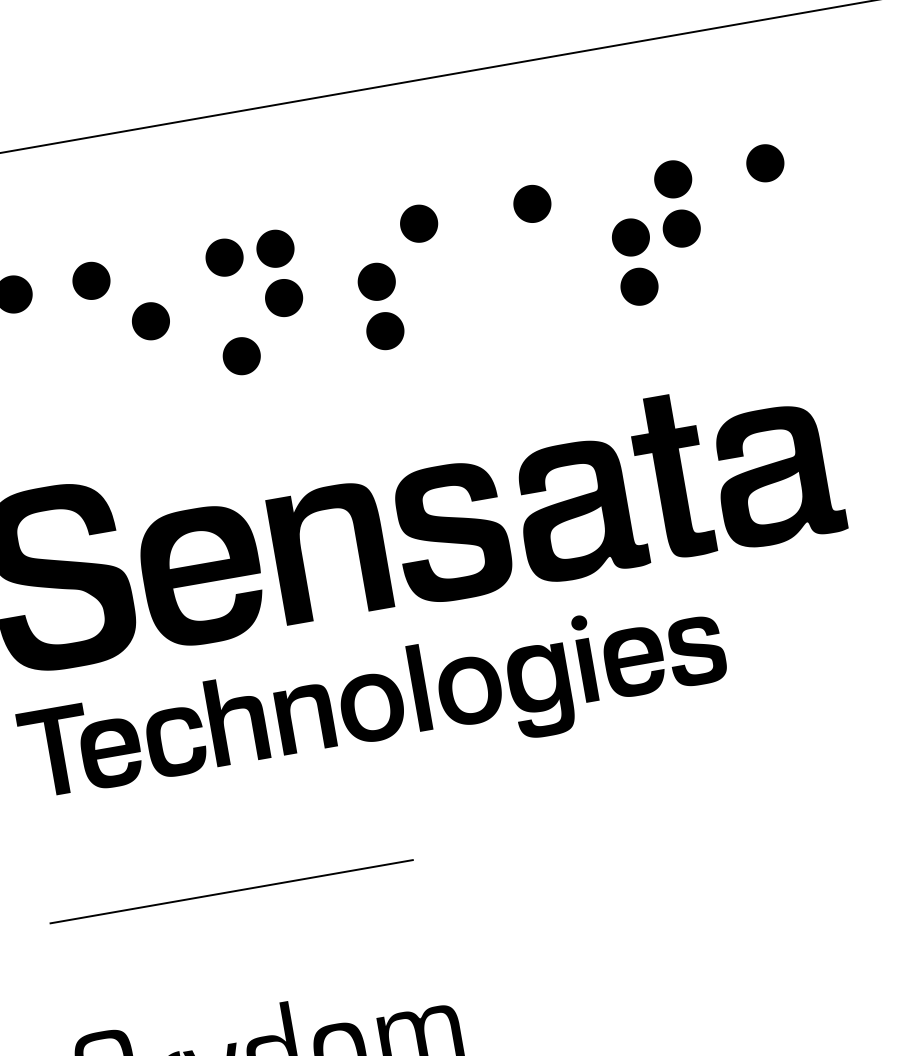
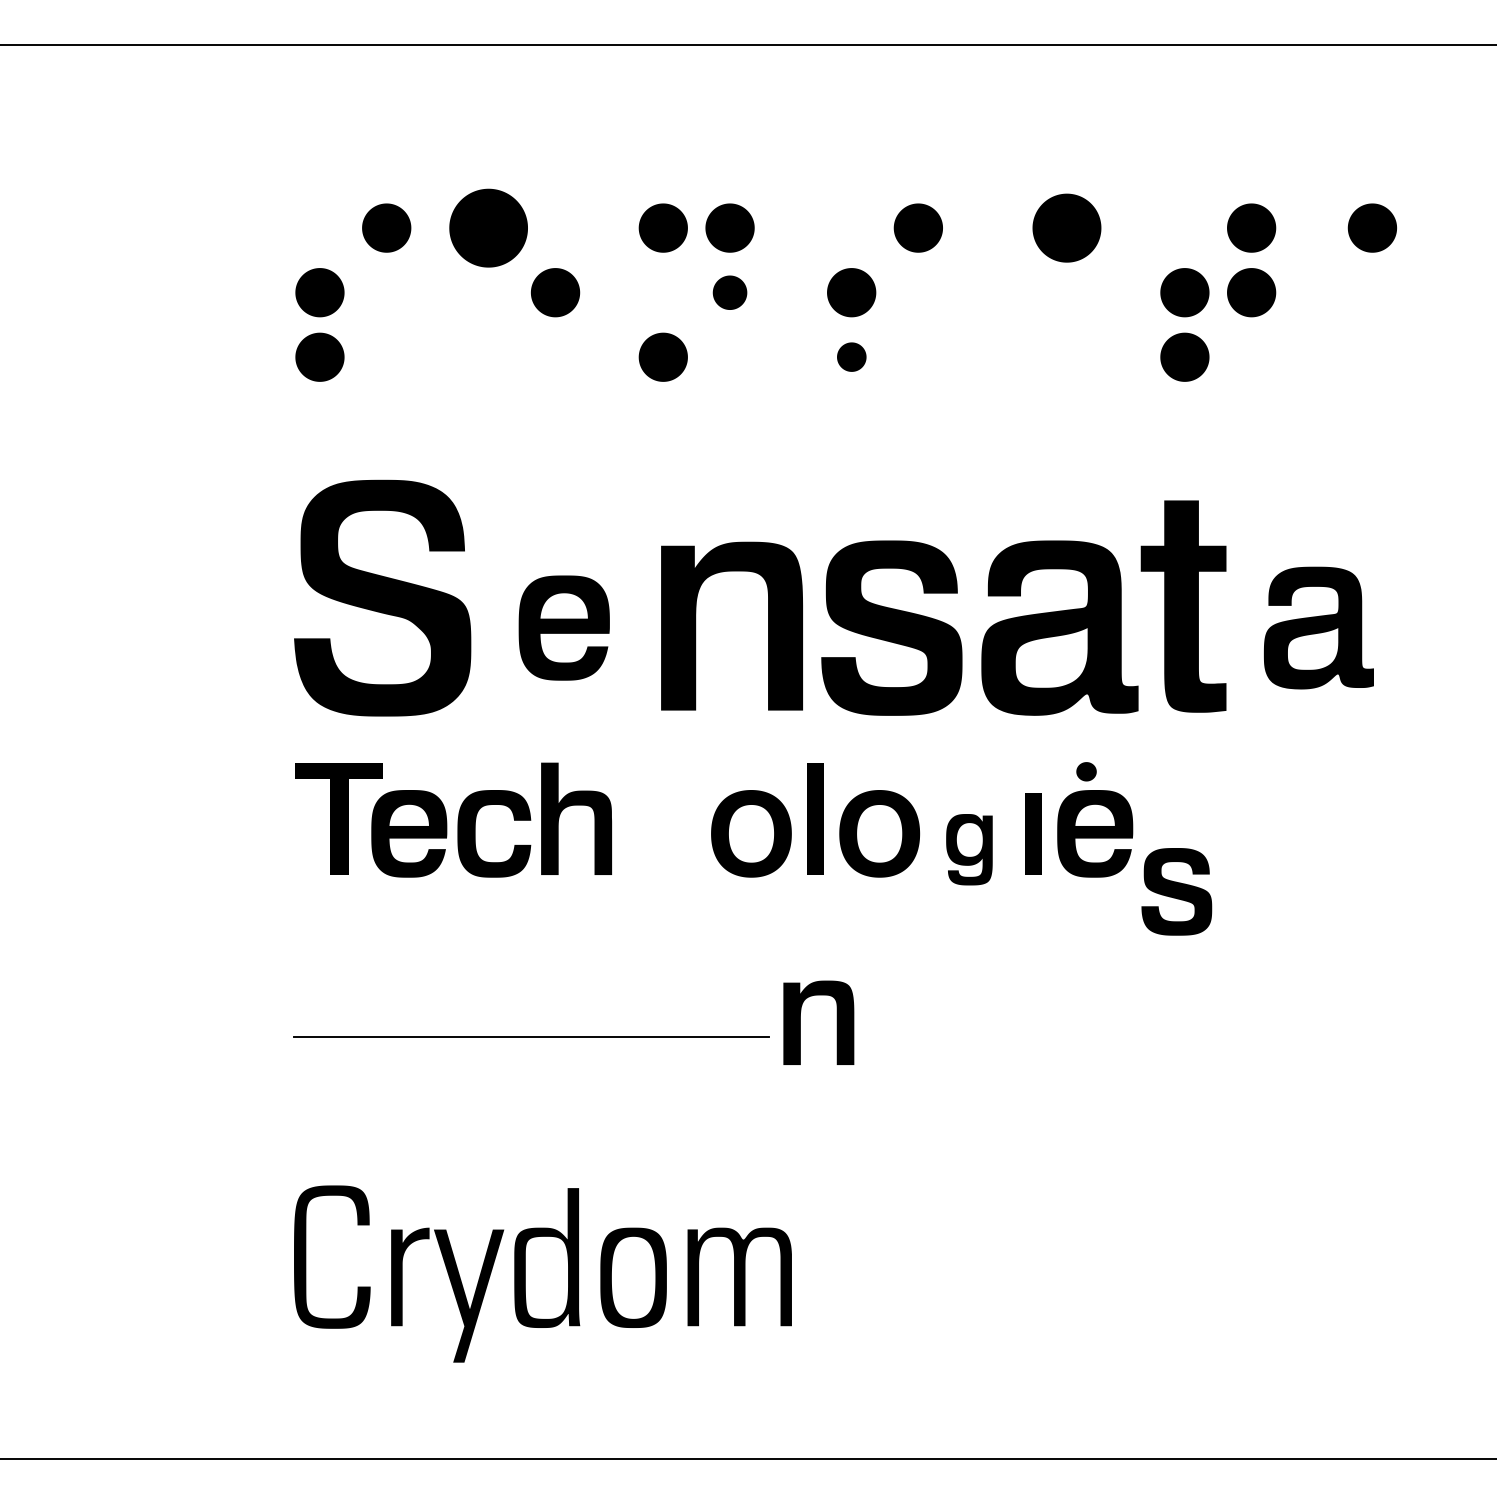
part: (531, 203) -> (1066, 227), size x1.4
part: (91, 280) -> (488, 227), size x1.6
part: (283, 297) -> (729, 292), size x0.7
part: (385, 330) -> (851, 356), size x0.6
part: (777, 475) -> (1318, 627), size x0.7
part: (202, 575) -> (564, 627), size x0.6
part: (579, 622) -> (1086, 771), moved
part: (696, 651) -> (1176, 891), moved
part: (540, 690) -> (969, 849), size x0.6
part: (291, 720) -> (800, 1022), moved

